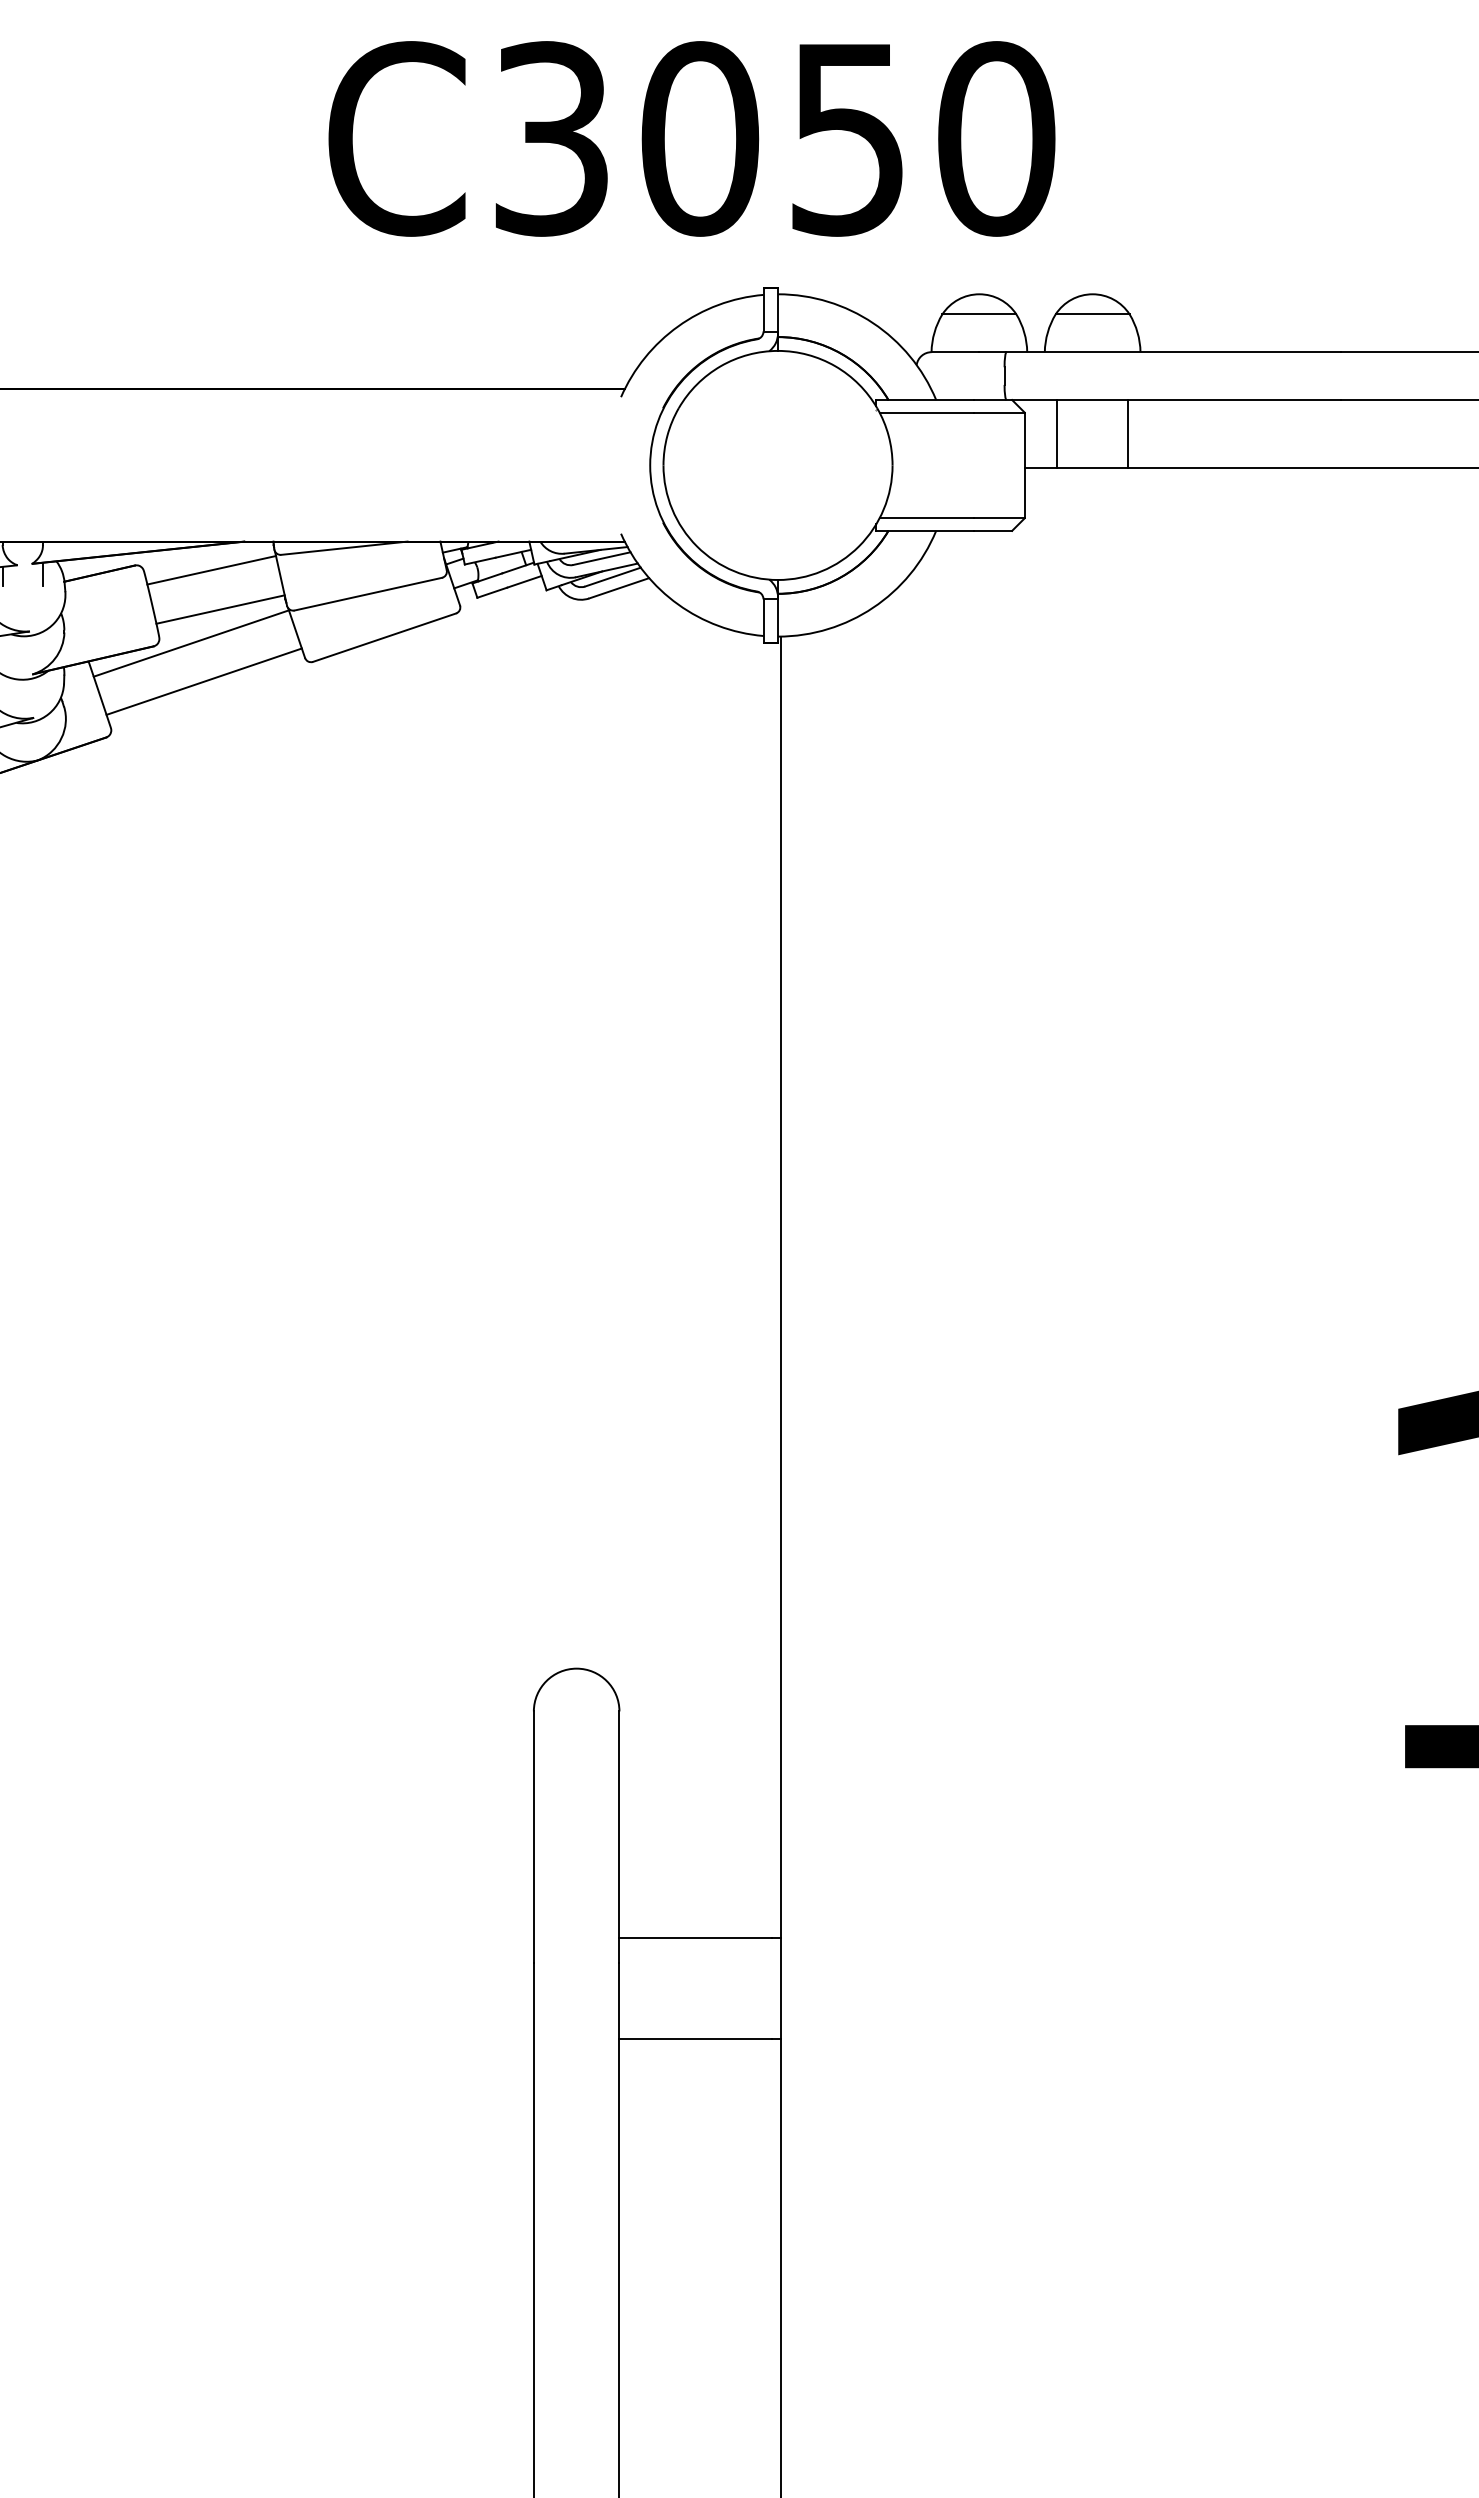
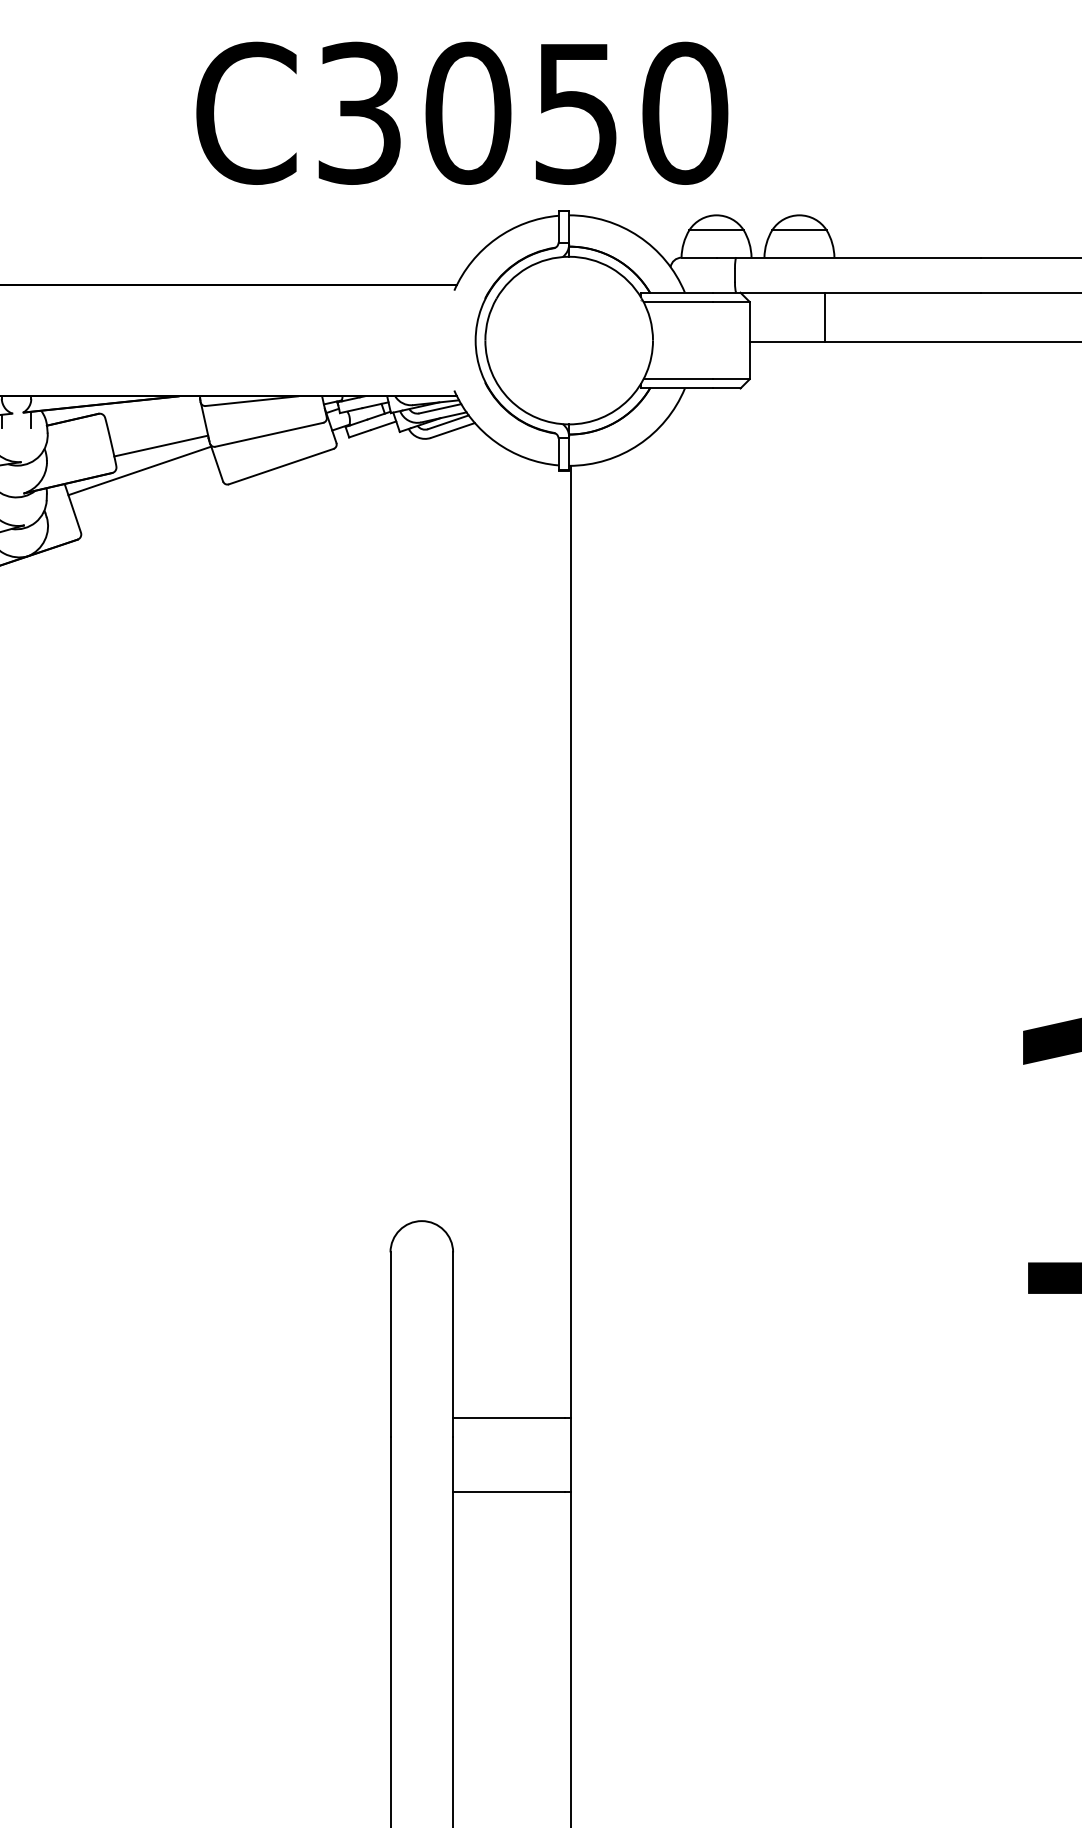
text: (691, 138) -> (461, 113), moved
line: (1057, 433) -> (773, 317), removed
line: (211, 570) -> (154, 417), removed
line: (203, 681) -> (148, 498), removed

